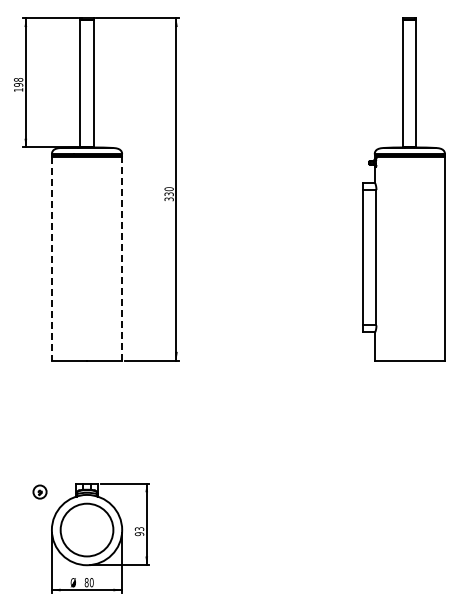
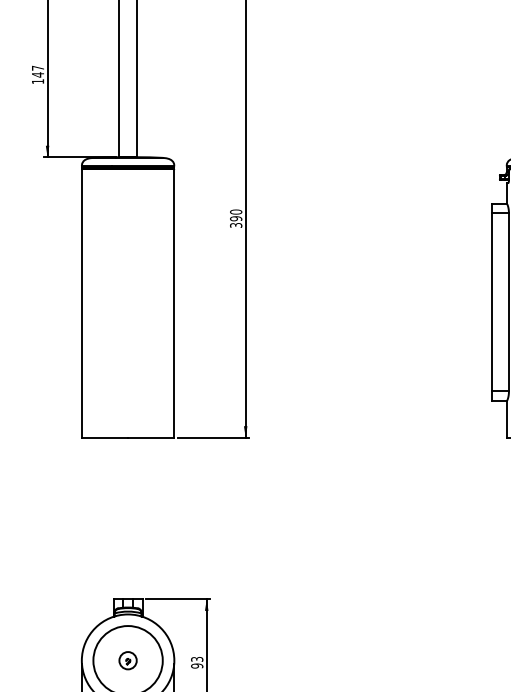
text: (18, 82) -> (37, 71), 198 -> 147
text: (168, 194) -> (235, 219), 330 -> 390
line: (51, 258) -> (81, 303), dashed -> solid
line: (122, 258) -> (174, 303), dashed -> solid
part: (39, 491) -> (127, 659), moved

